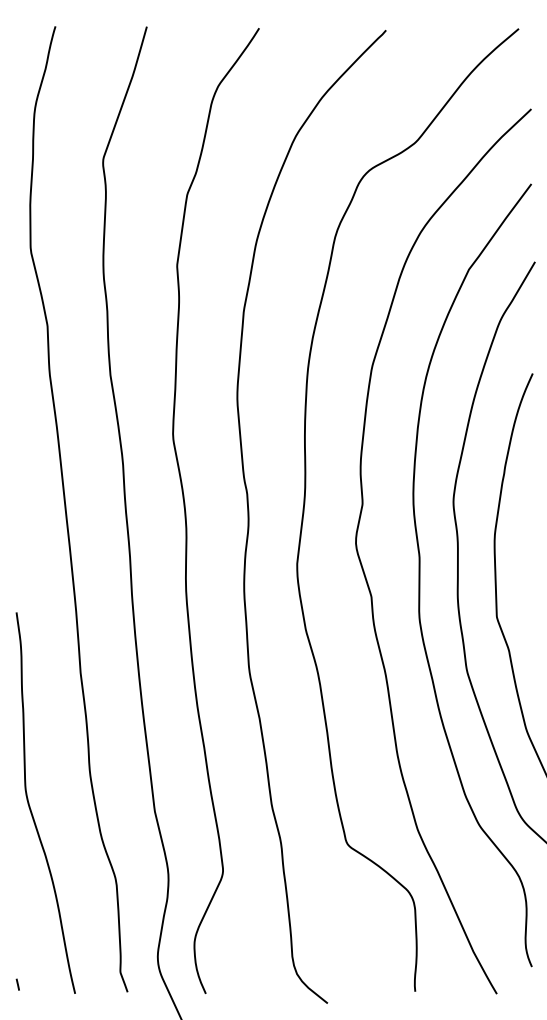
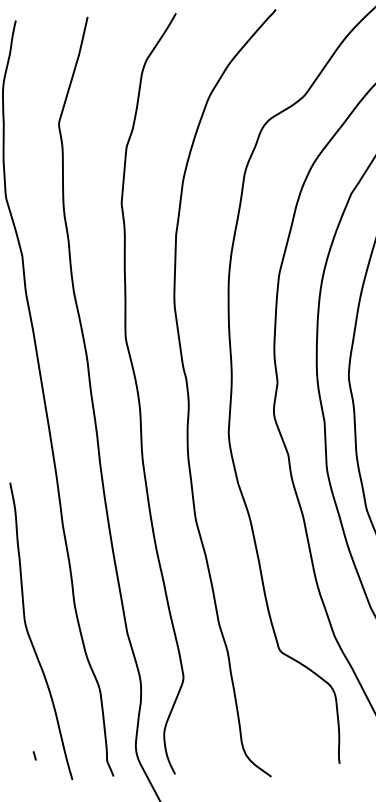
curve: (17, 984) -> (34, 755), moved

